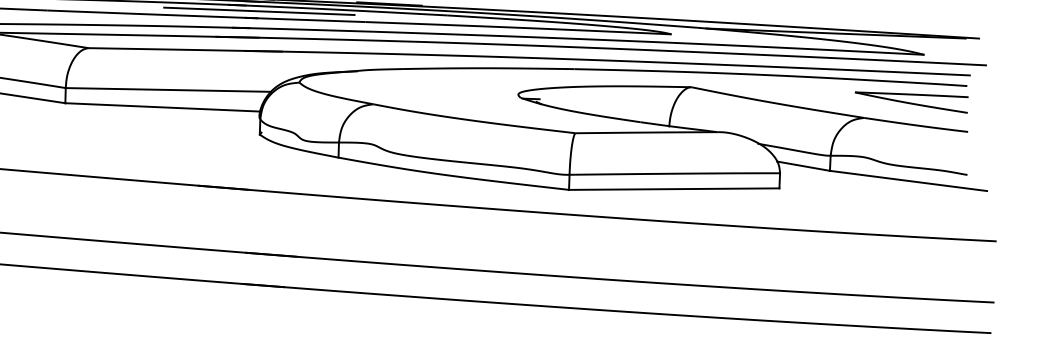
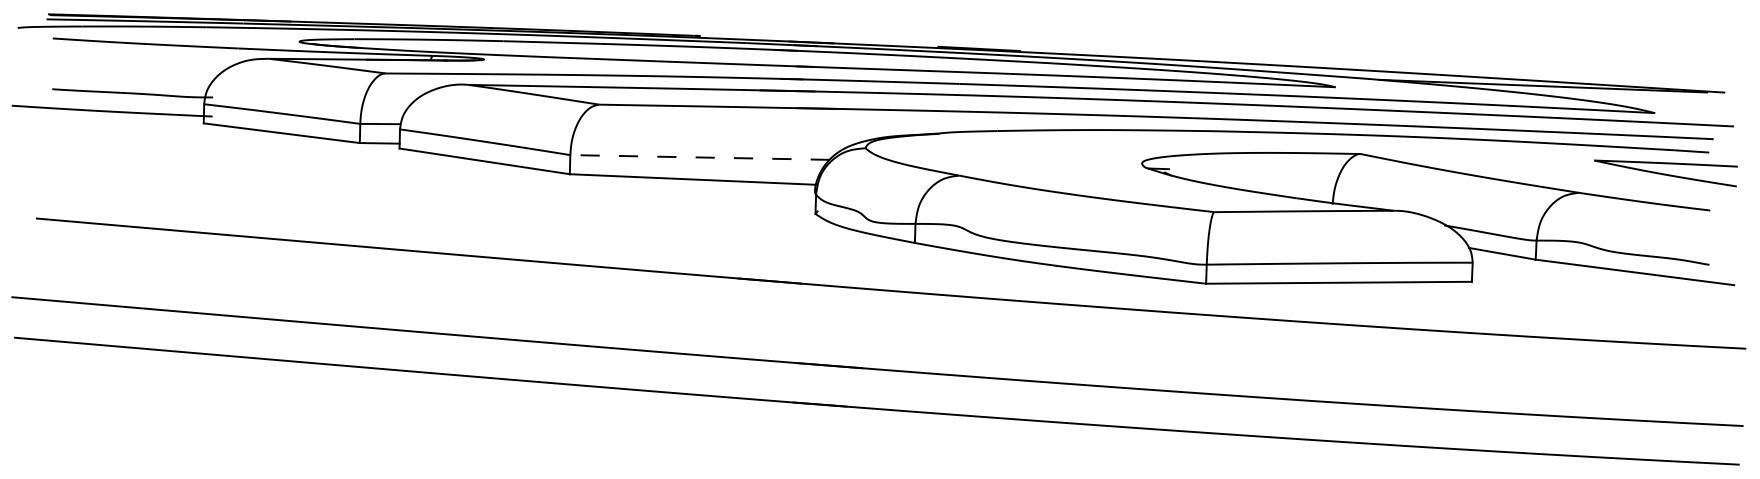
line: (259, 10) -> (814, 57), removed
line: (168, 89) -> (700, 157), solid -> dashed
part: (911, 102) -> (1665, 173), moved

